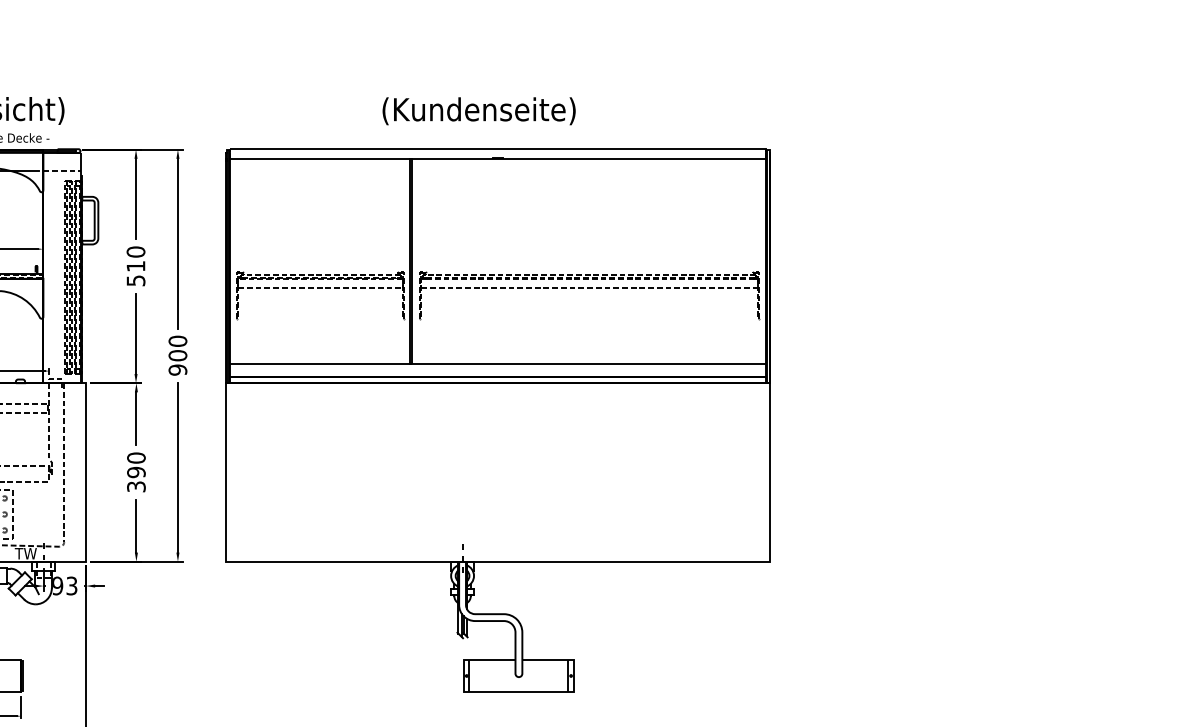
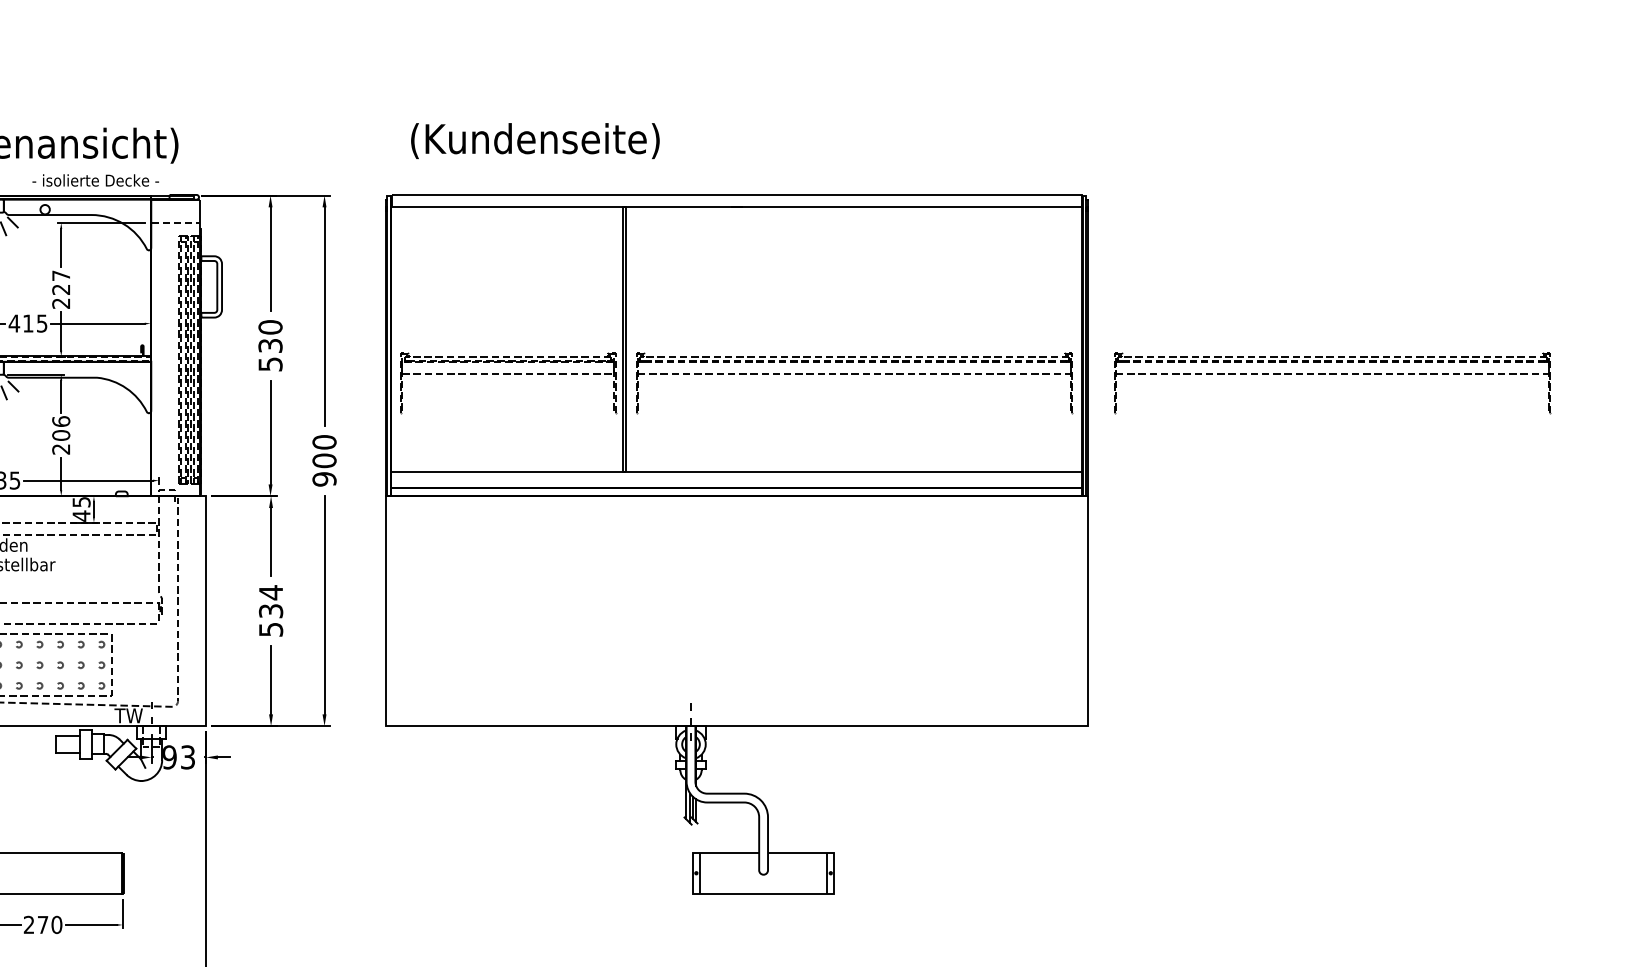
text: (479, 111) -> (535, 141), moved
text: (135, 266) -> (270, 345), 510 -> 530
part: (960, 288) -> (1332, 374), added
text: (135, 471) -> (270, 610), 390 -> 534

